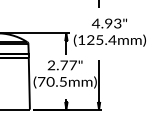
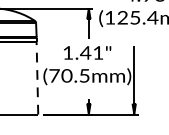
text: (61, 65) -> (82, 53), 2.77" -> 1.41"
line: (29, 83) -> (37, 78), solid -> dashed

